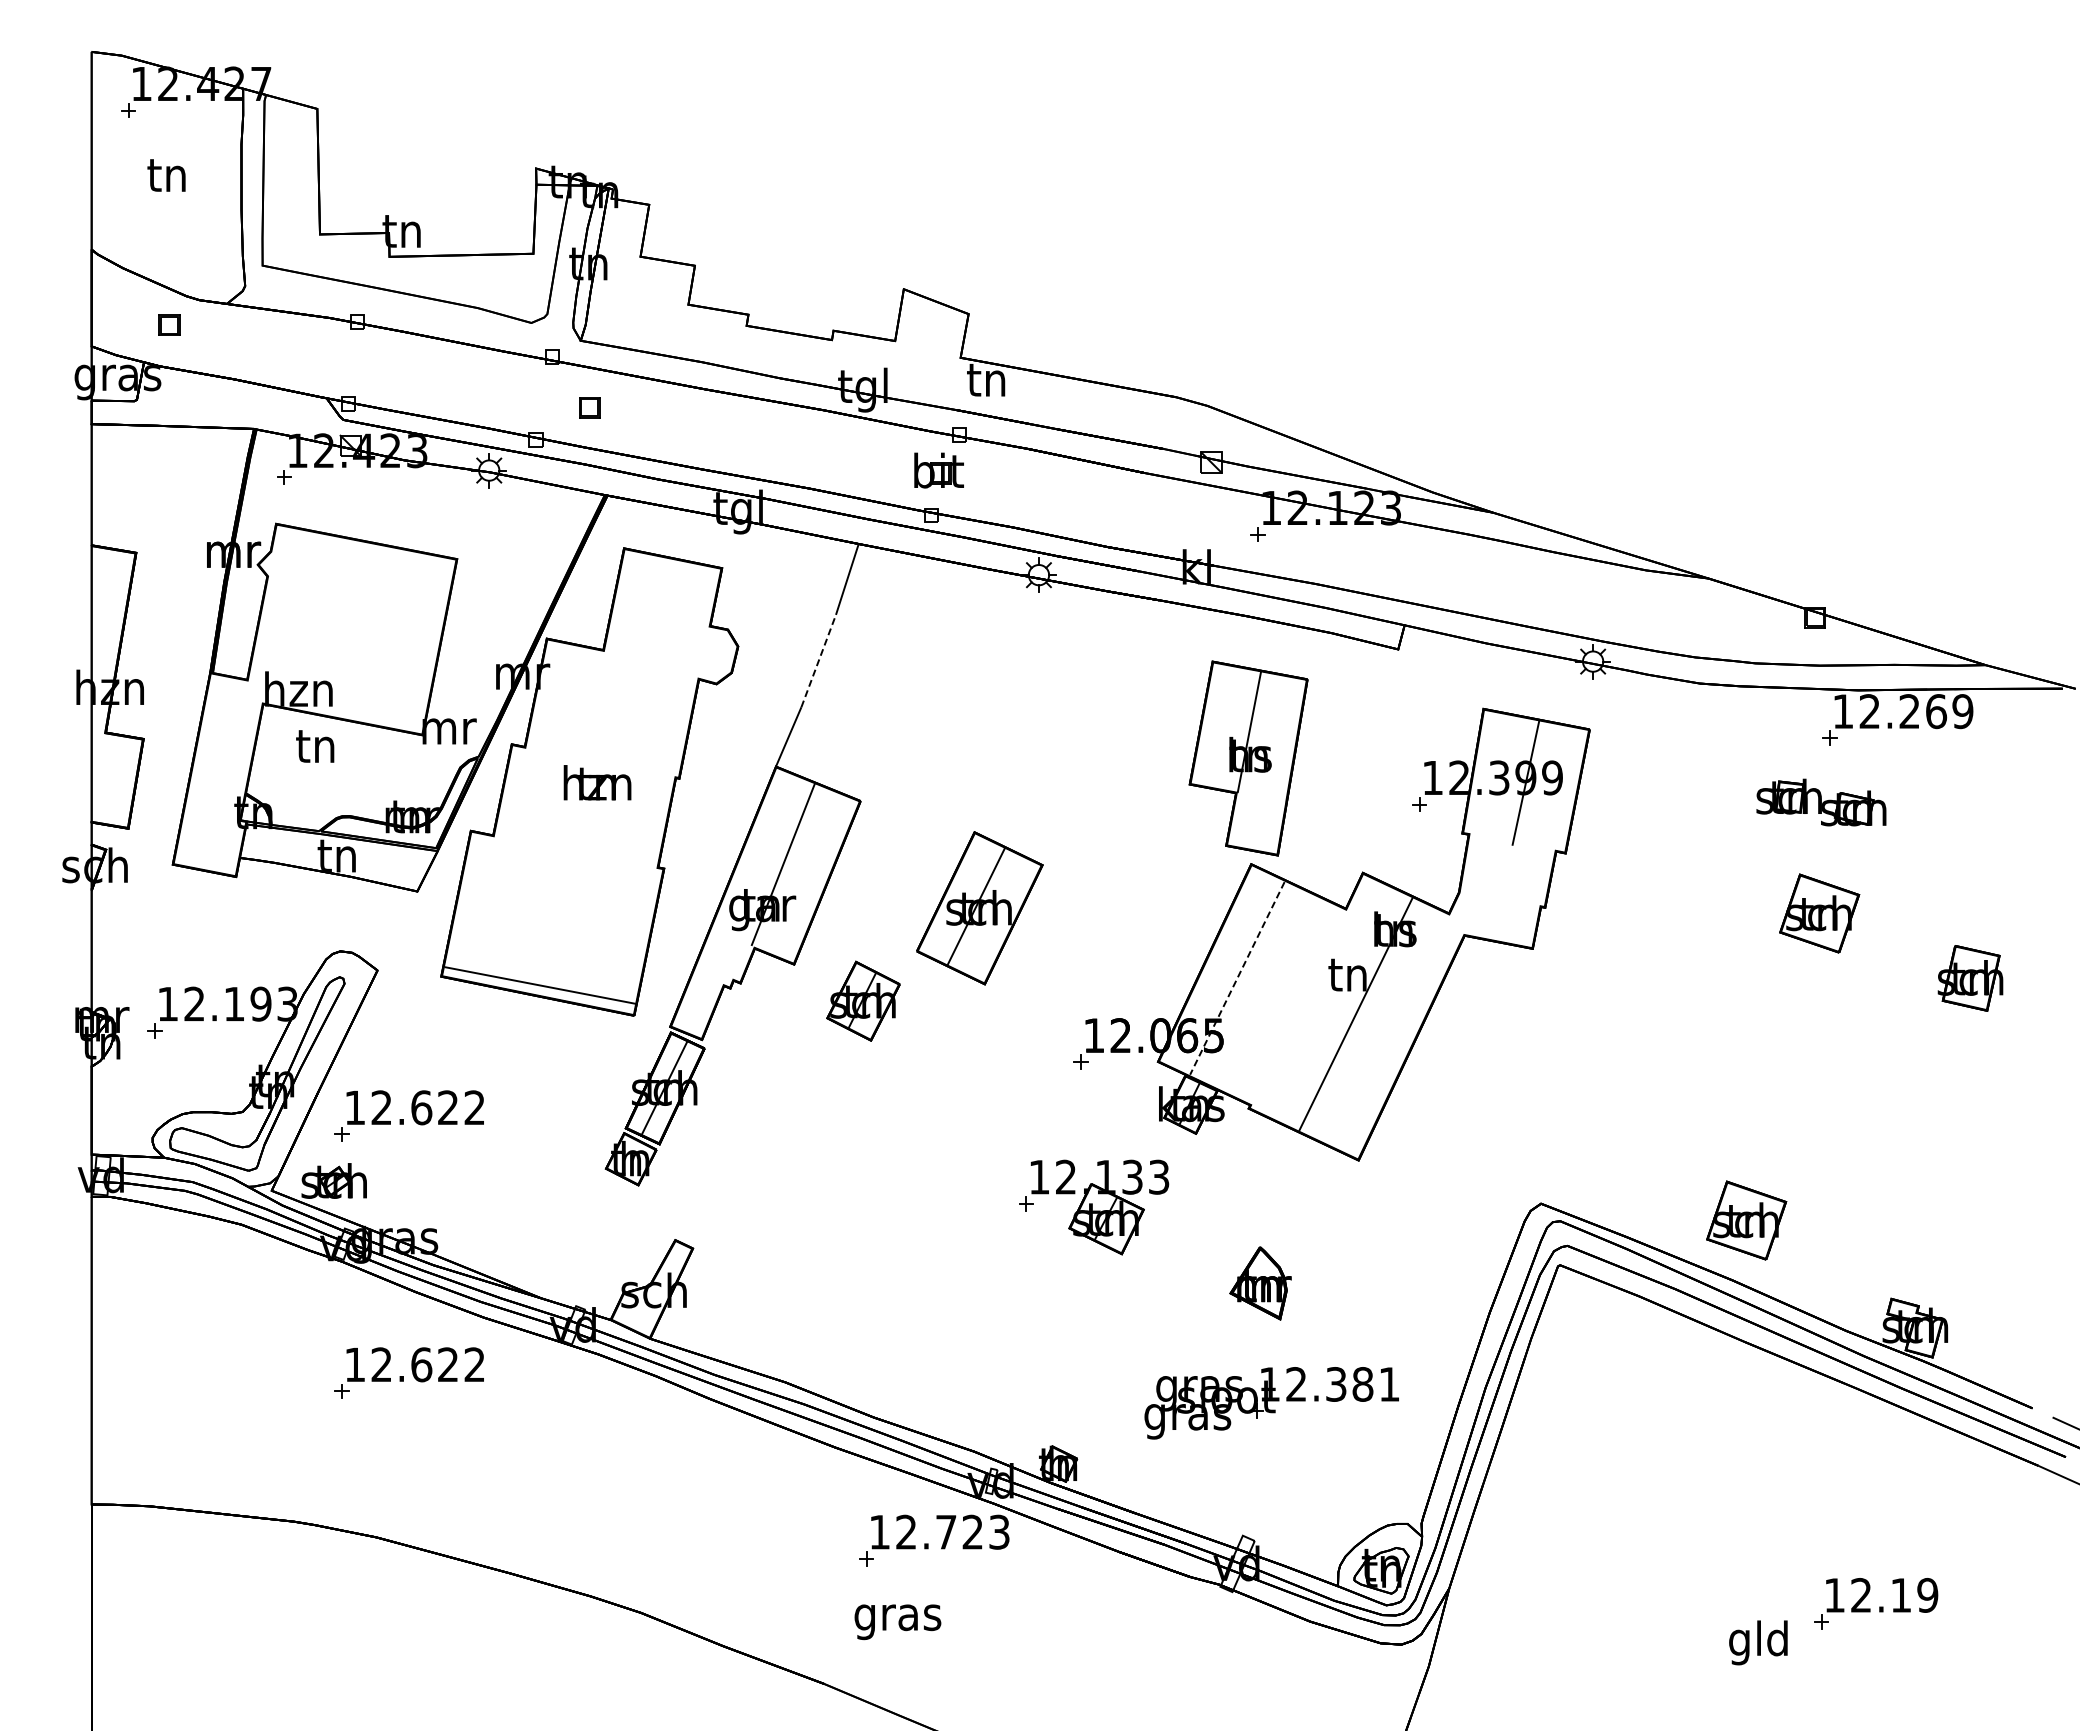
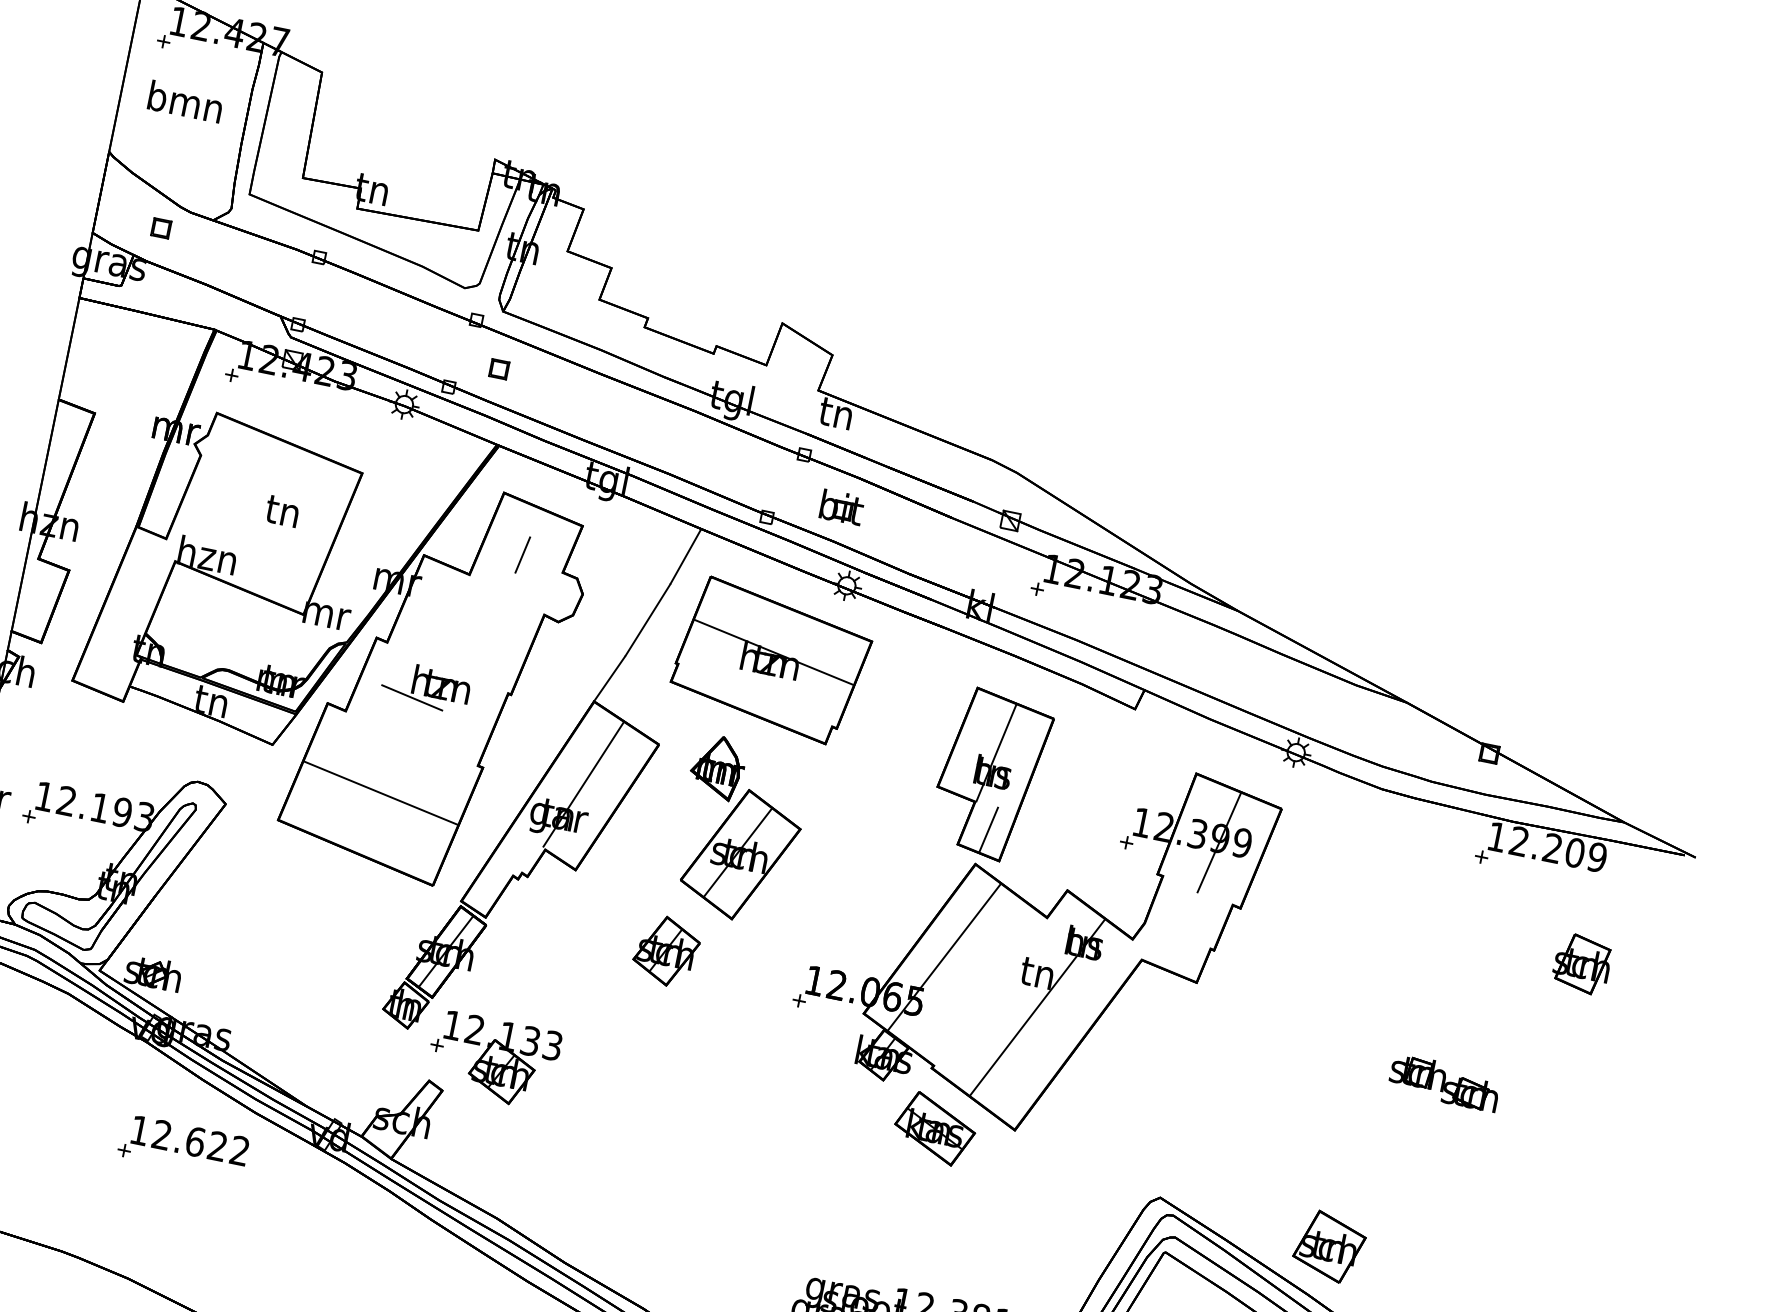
text: (167, 174) -> (185, 101), tn -> bmn
part: (938, 470) -> (841, 507), moved
line: (659, 615) -> (522, 554), added
line: (818, 660) -> (647, 619), dashed -> solid
part: (969, 678) -> (771, 660), added
text: (1936, 711) -> (1575, 852), 12.269 -> 12.209
text: (315, 746) -> (282, 511), moved
part: (1821, 802) -> (1444, 1082), moved
line: (566, 804) -> (412, 697), added
line: (1258, 821) -> (988, 829), added
part: (1819, 913) -> (1442, 1002), removed
line: (1237, 978) -> (944, 957), dashed -> solid
part: (1970, 978) -> (1582, 964), moved
line: (540, 985) -> (380, 792), moved
part: (863, 1000) -> (666, 950), moved
part: (408, 1115) -> (226, 930), removed
part: (1266, 1176) -> (934, 1128), added
part: (1094, 1207) -> (493, 1060), moved
part: (1260, 1283) -> (718, 767), moved

